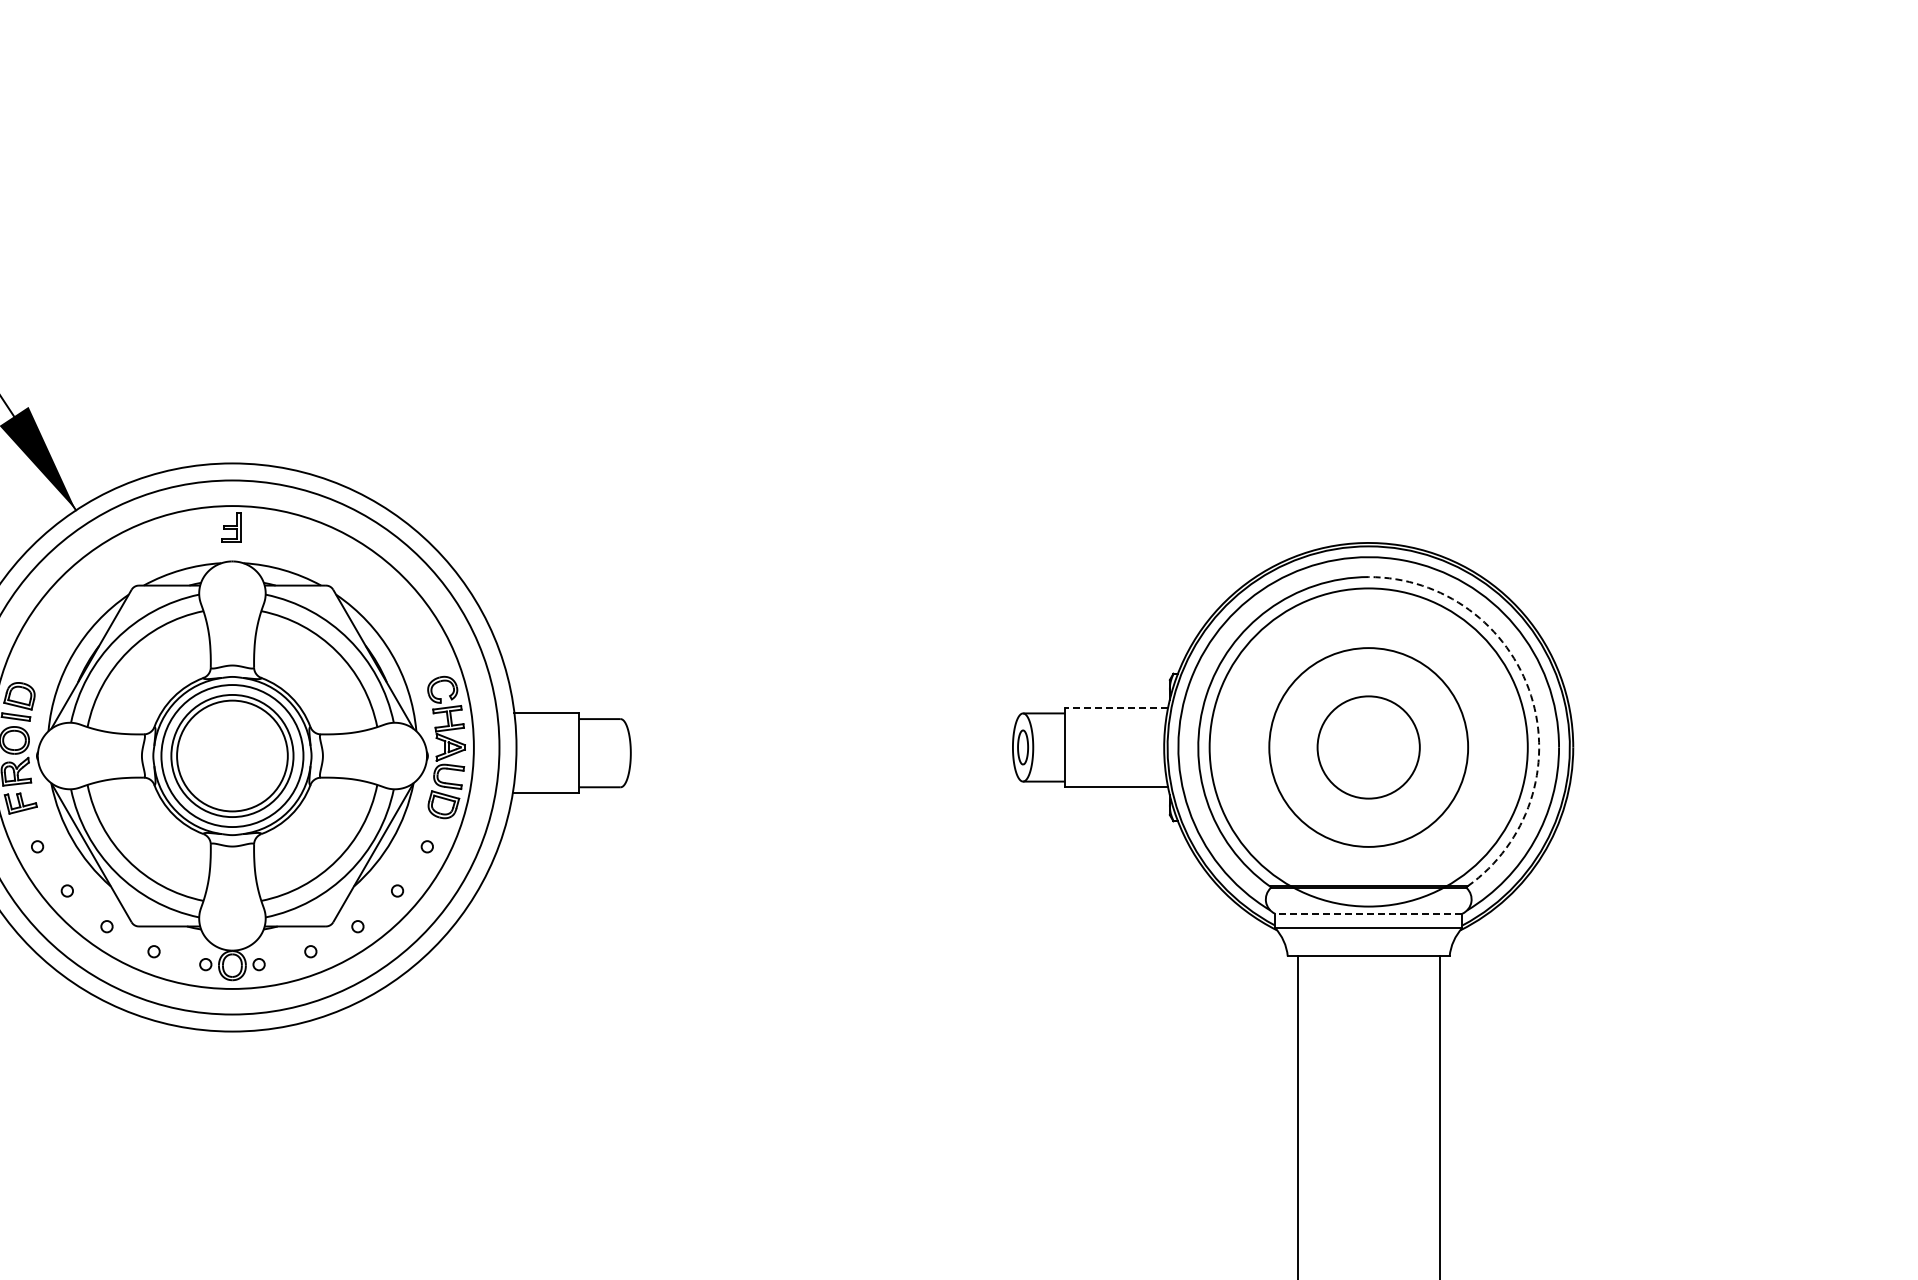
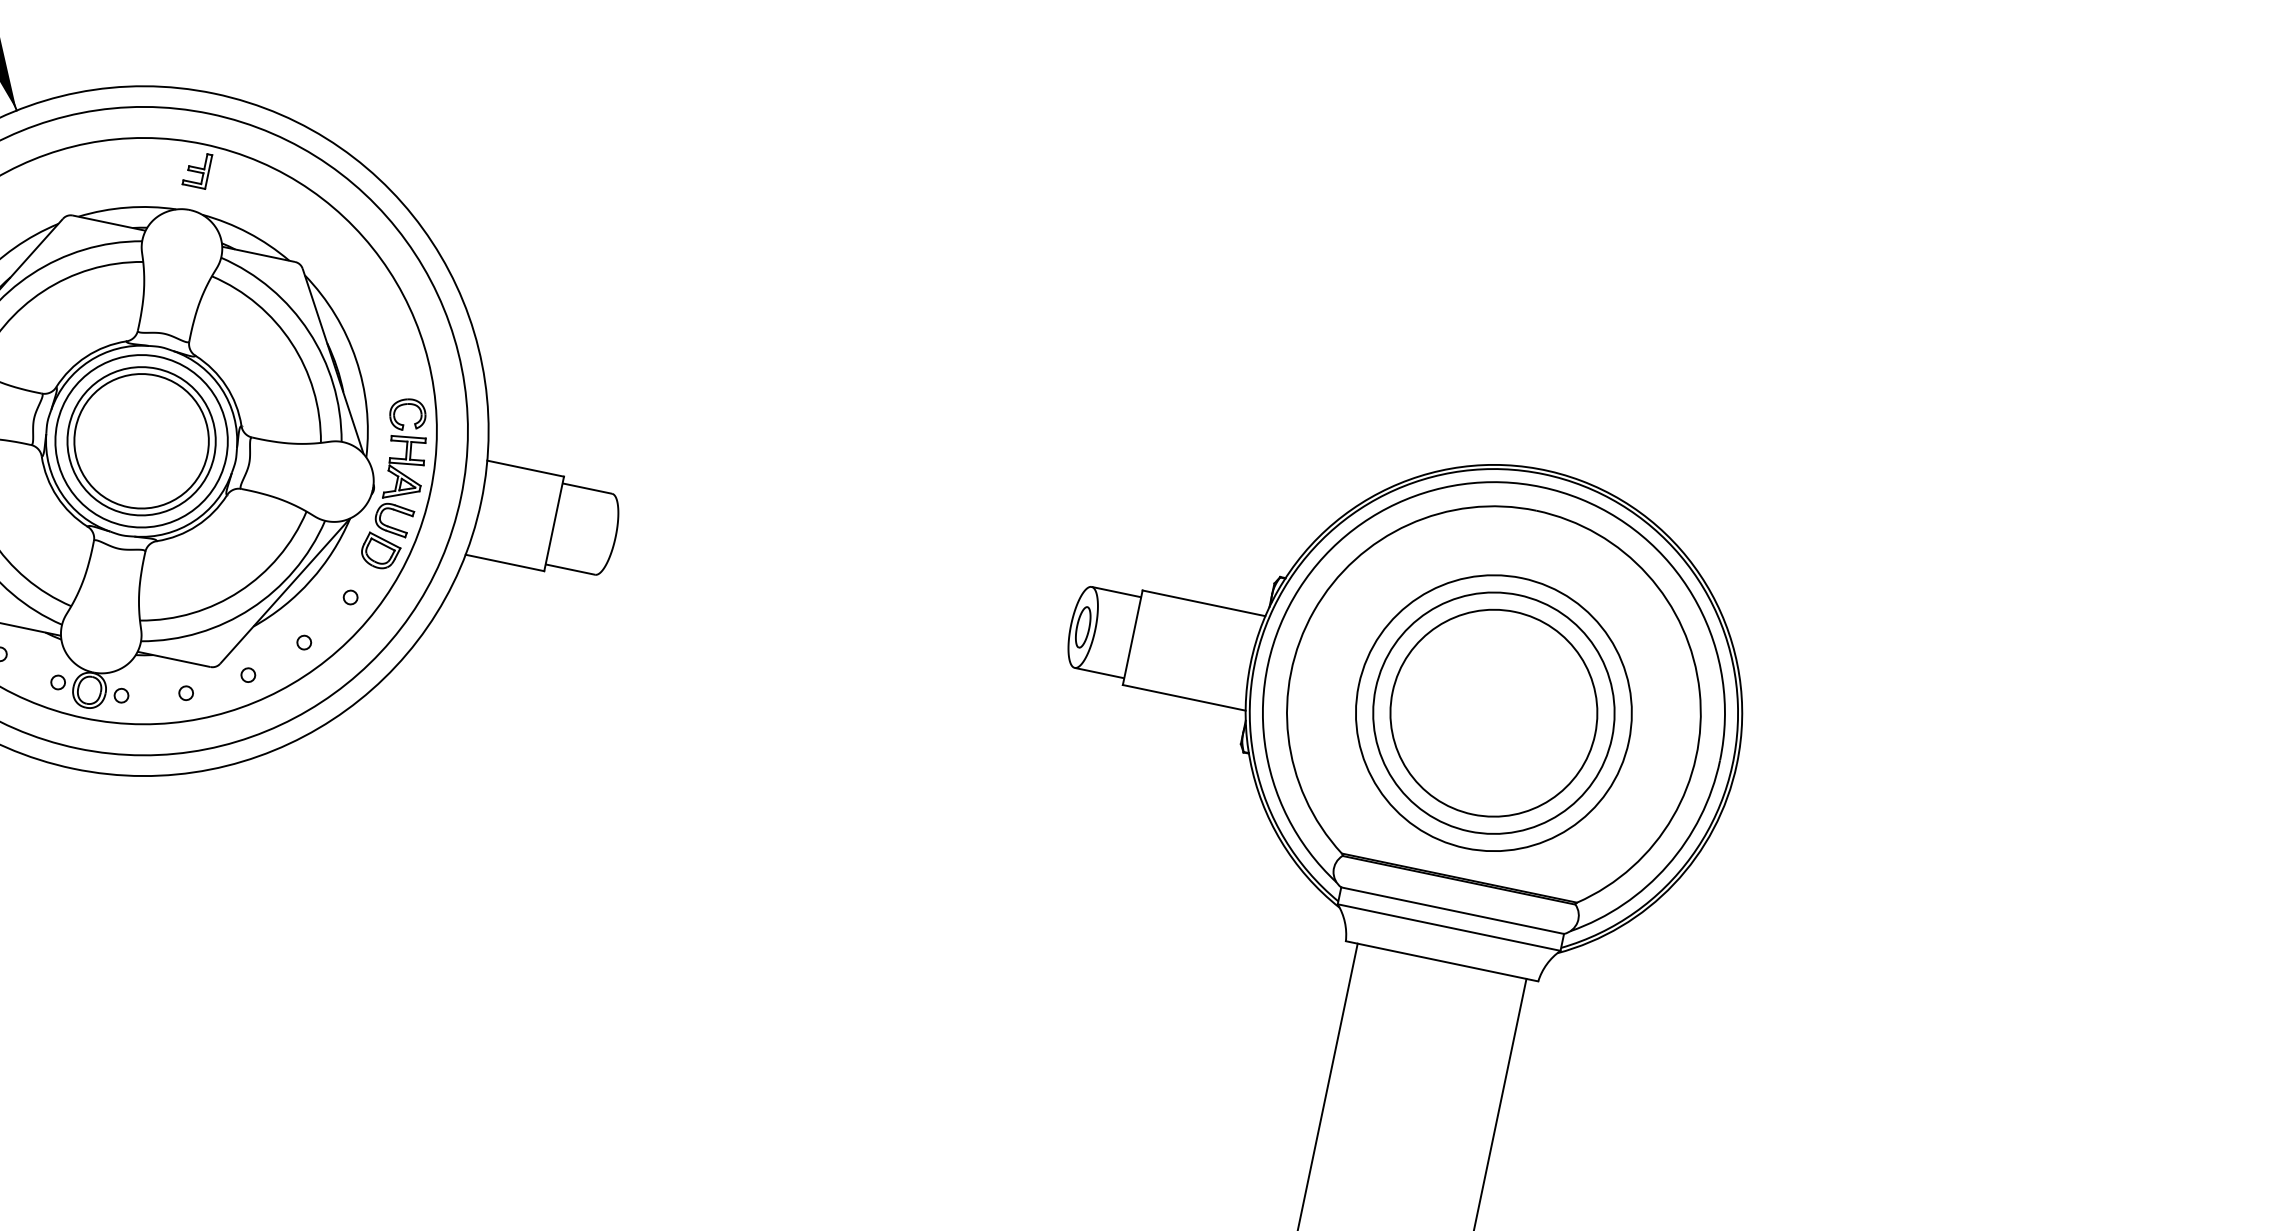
arc: (1531, 695) -> (1700, 691), dashed -> solid
line: (1116, 707) -> (1204, 603), dashed -> solid
circle: (1368, 747) -> (1493, 713), size x0.71
circle: (1368, 747) -> (1493, 713), size x1.67
line: (1368, 913) -> (1452, 910), dashed -> solid

